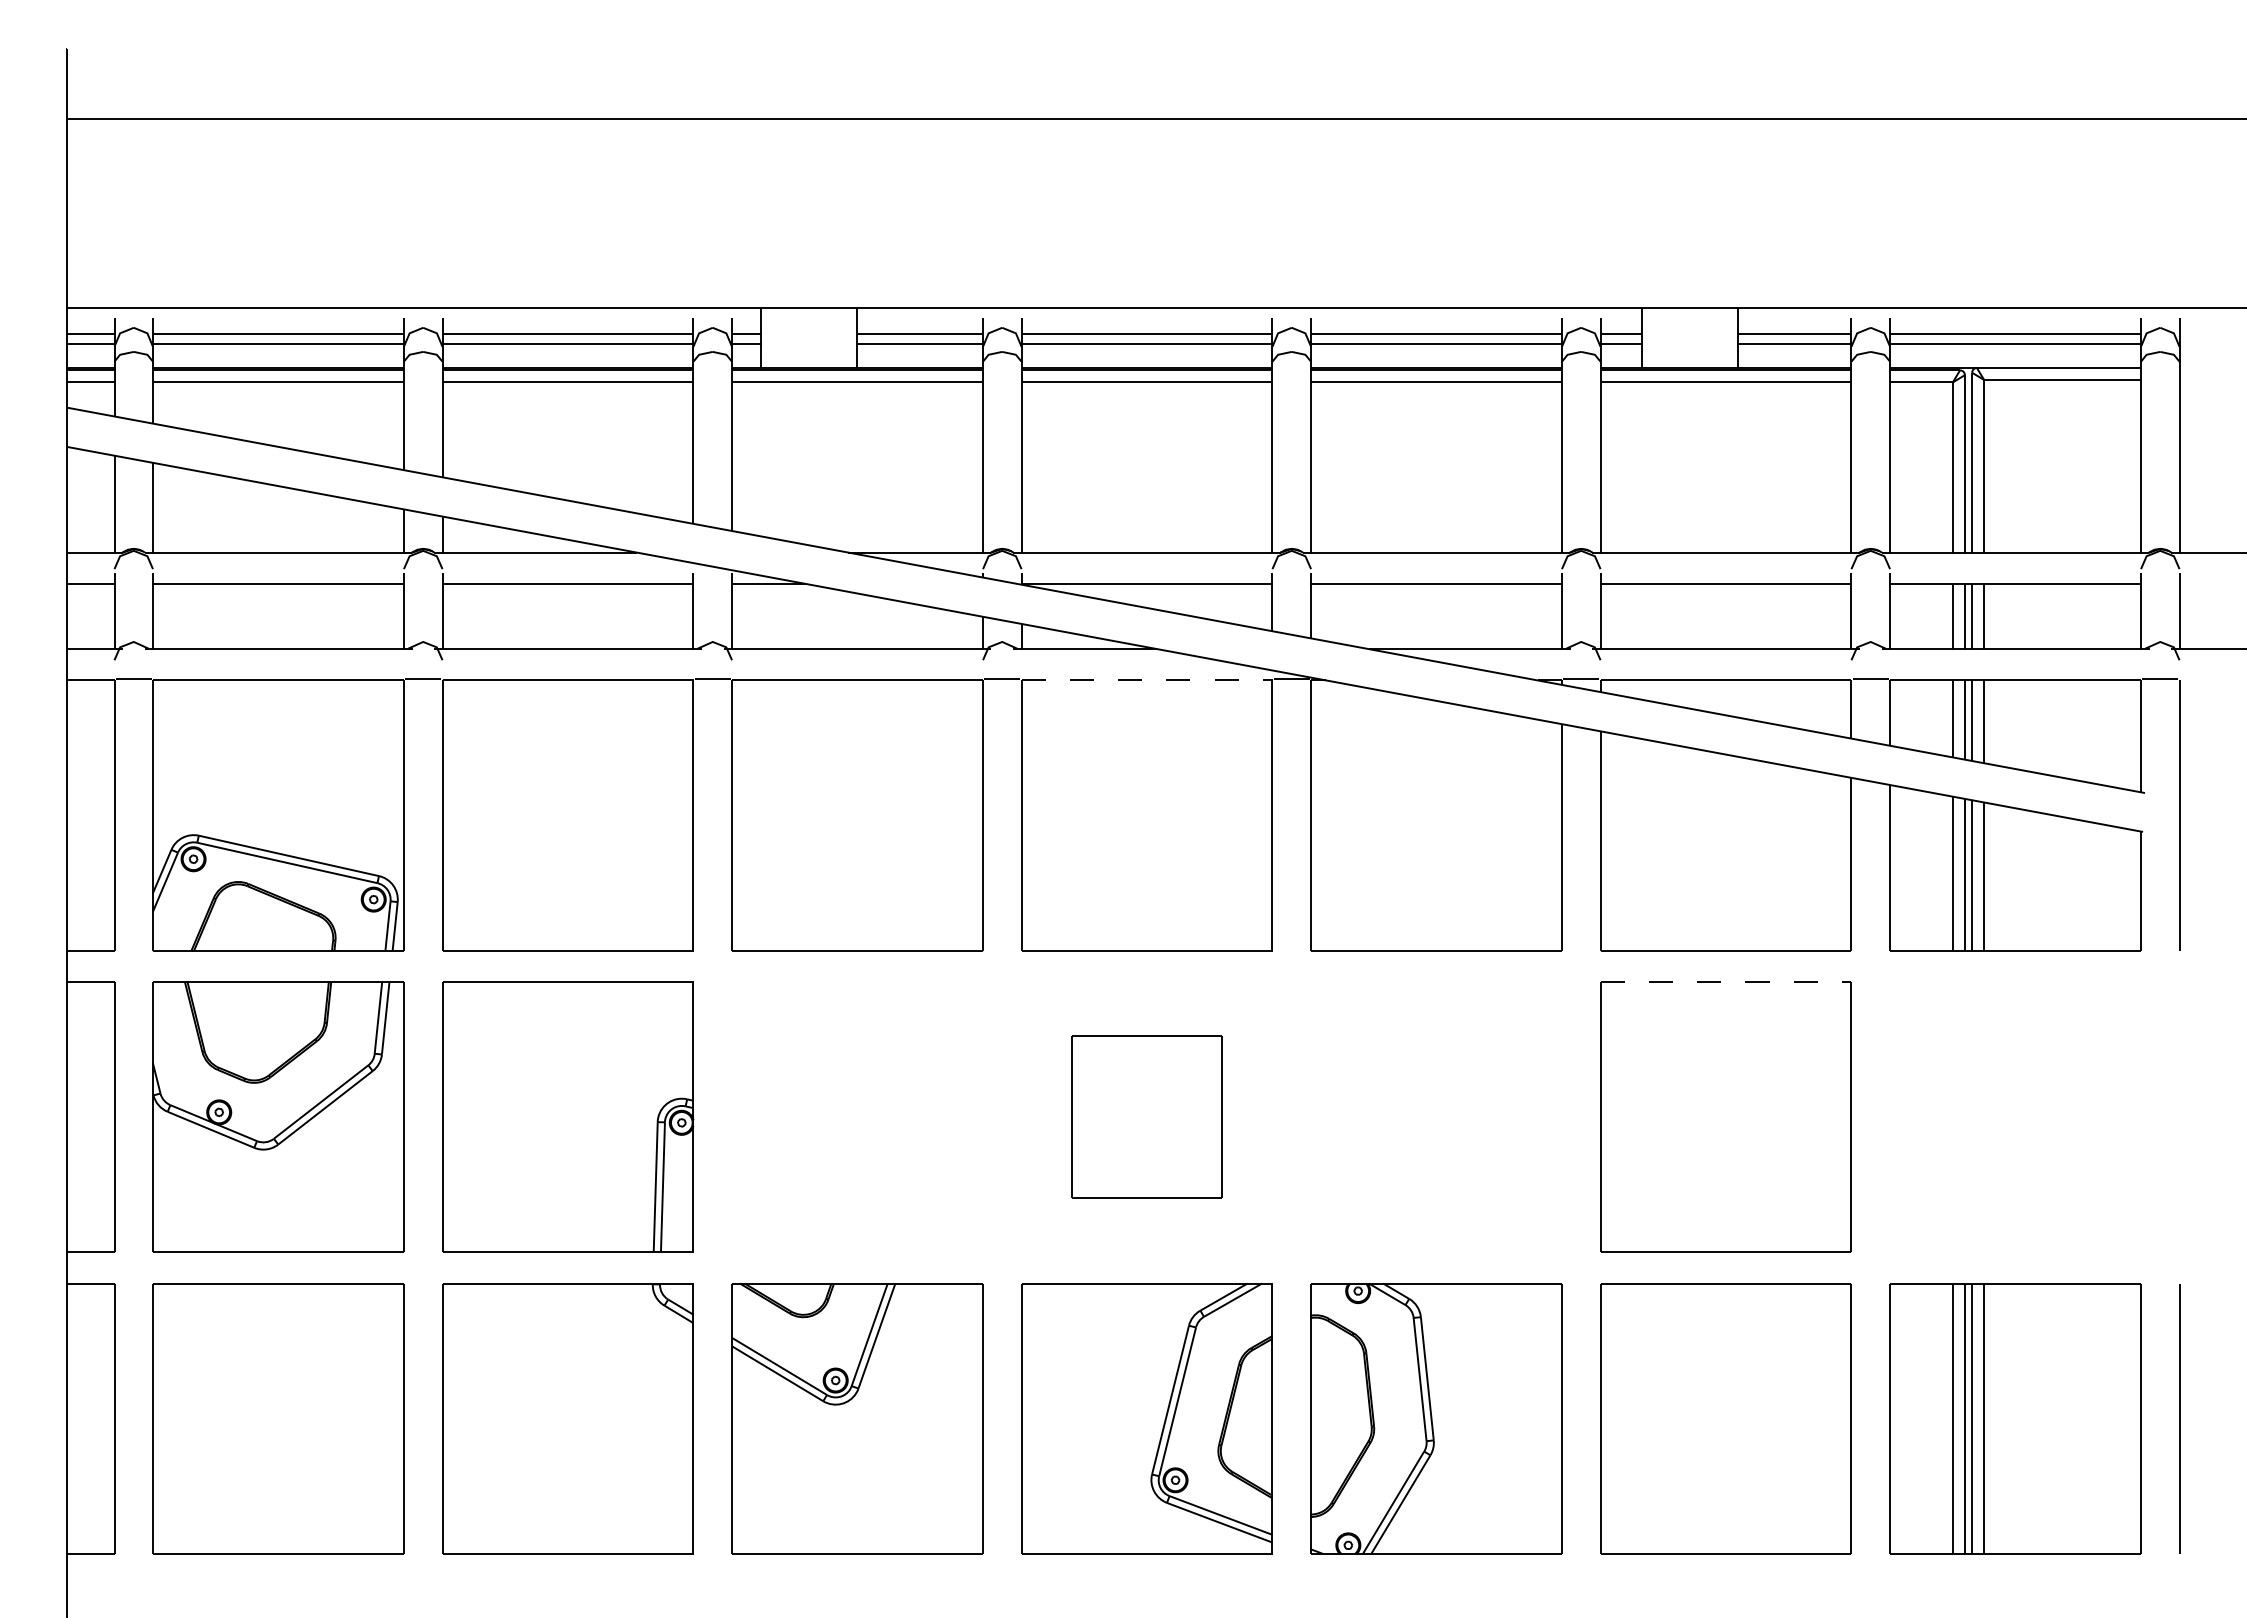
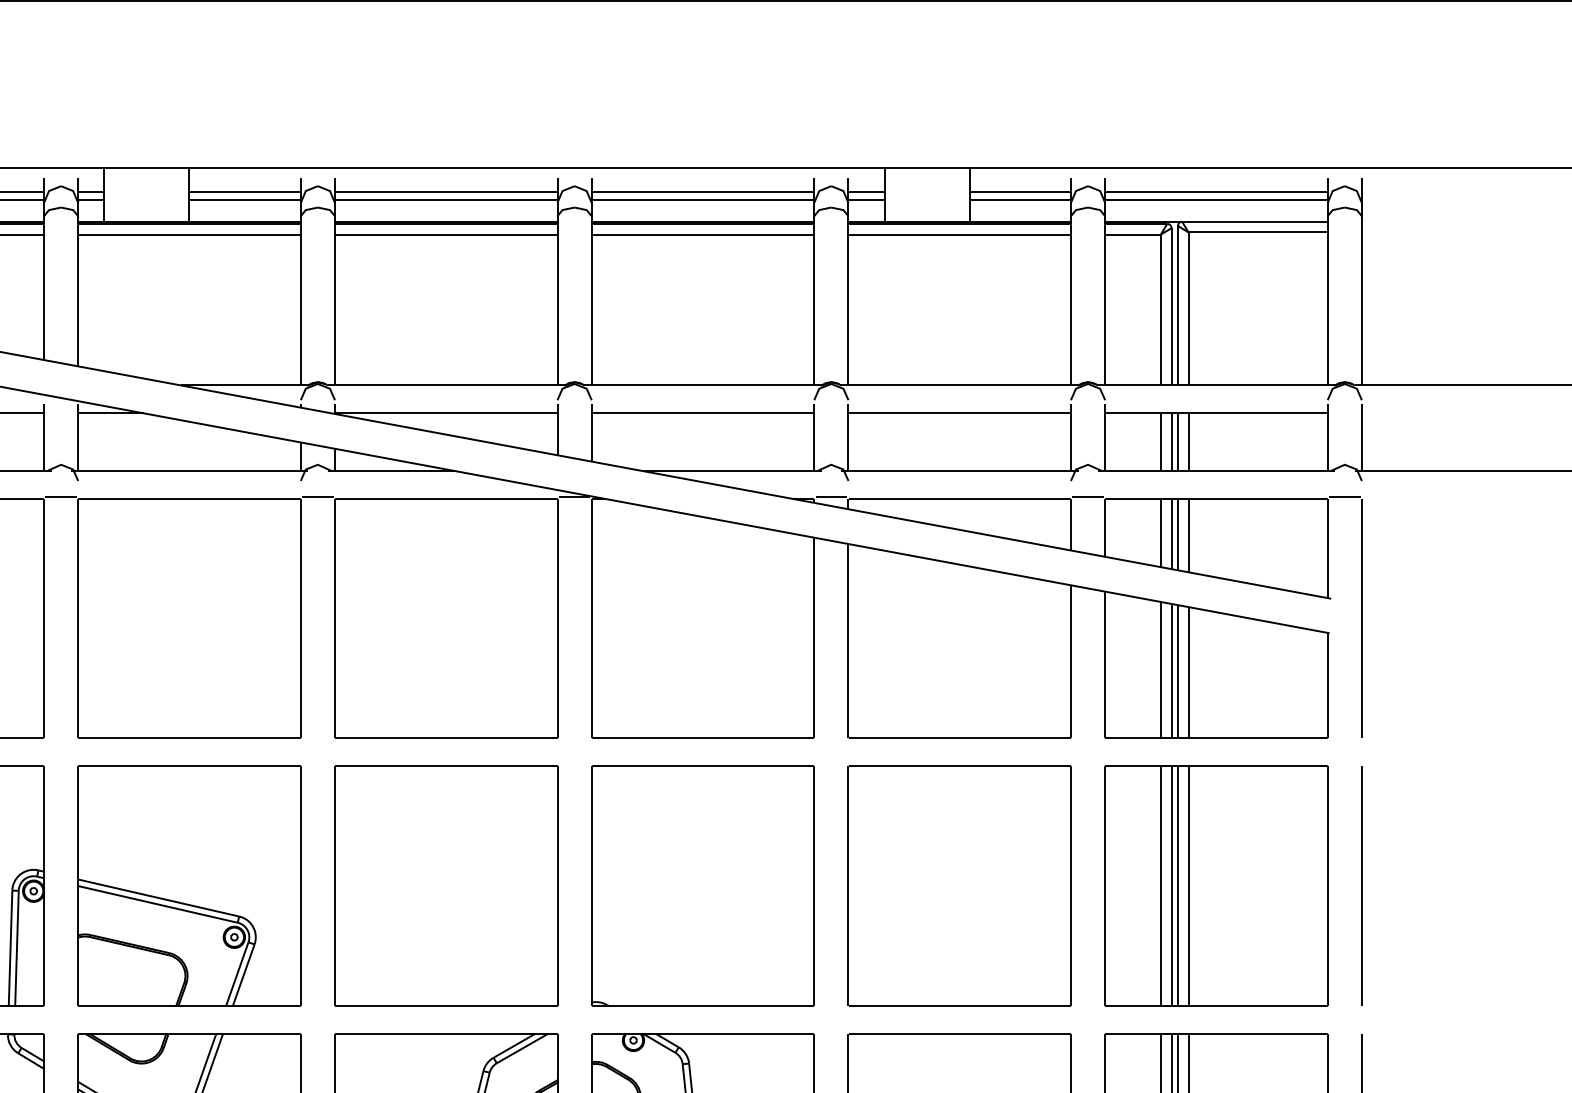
line: (1147, 680) -> (446, 498), dashed -> solid
line: (1726, 981) -> (960, 765), dashed -> solid
part: (857, 1116) -> (189, 885), added
part: (1146, 1116) -> (445, 885), size x1.67
part: (1436, 1116) -> (702, 885), added
part: (2015, 1116) -> (1216, 885), added
line: (2179, 1116) -> (1361, 885), added

